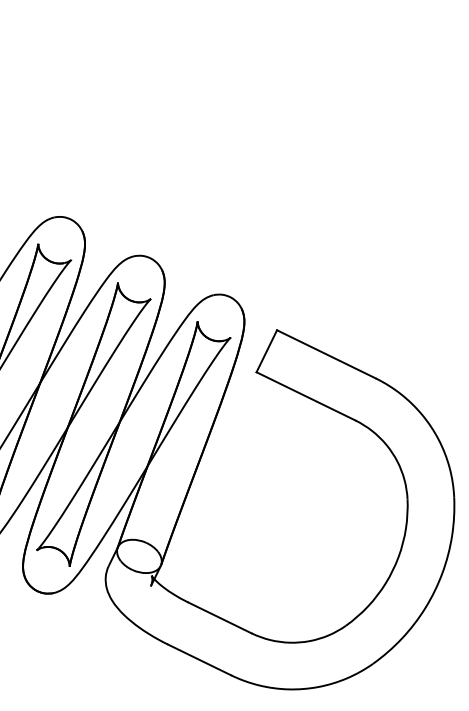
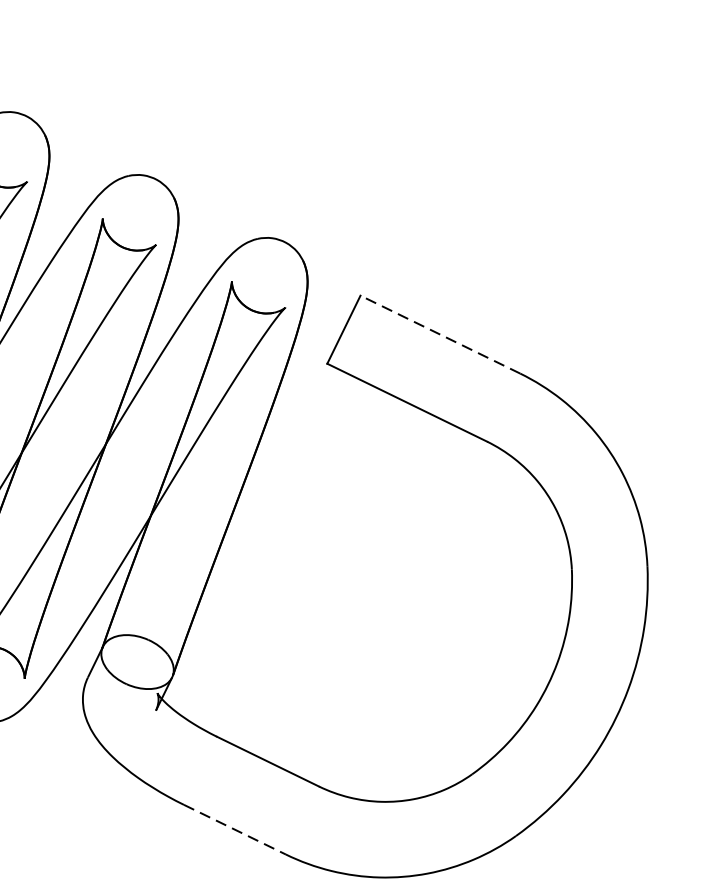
line: (326, 354) -> (440, 334), solid -> dashed
line: (199, 660) -> (234, 830), solid -> dashed

